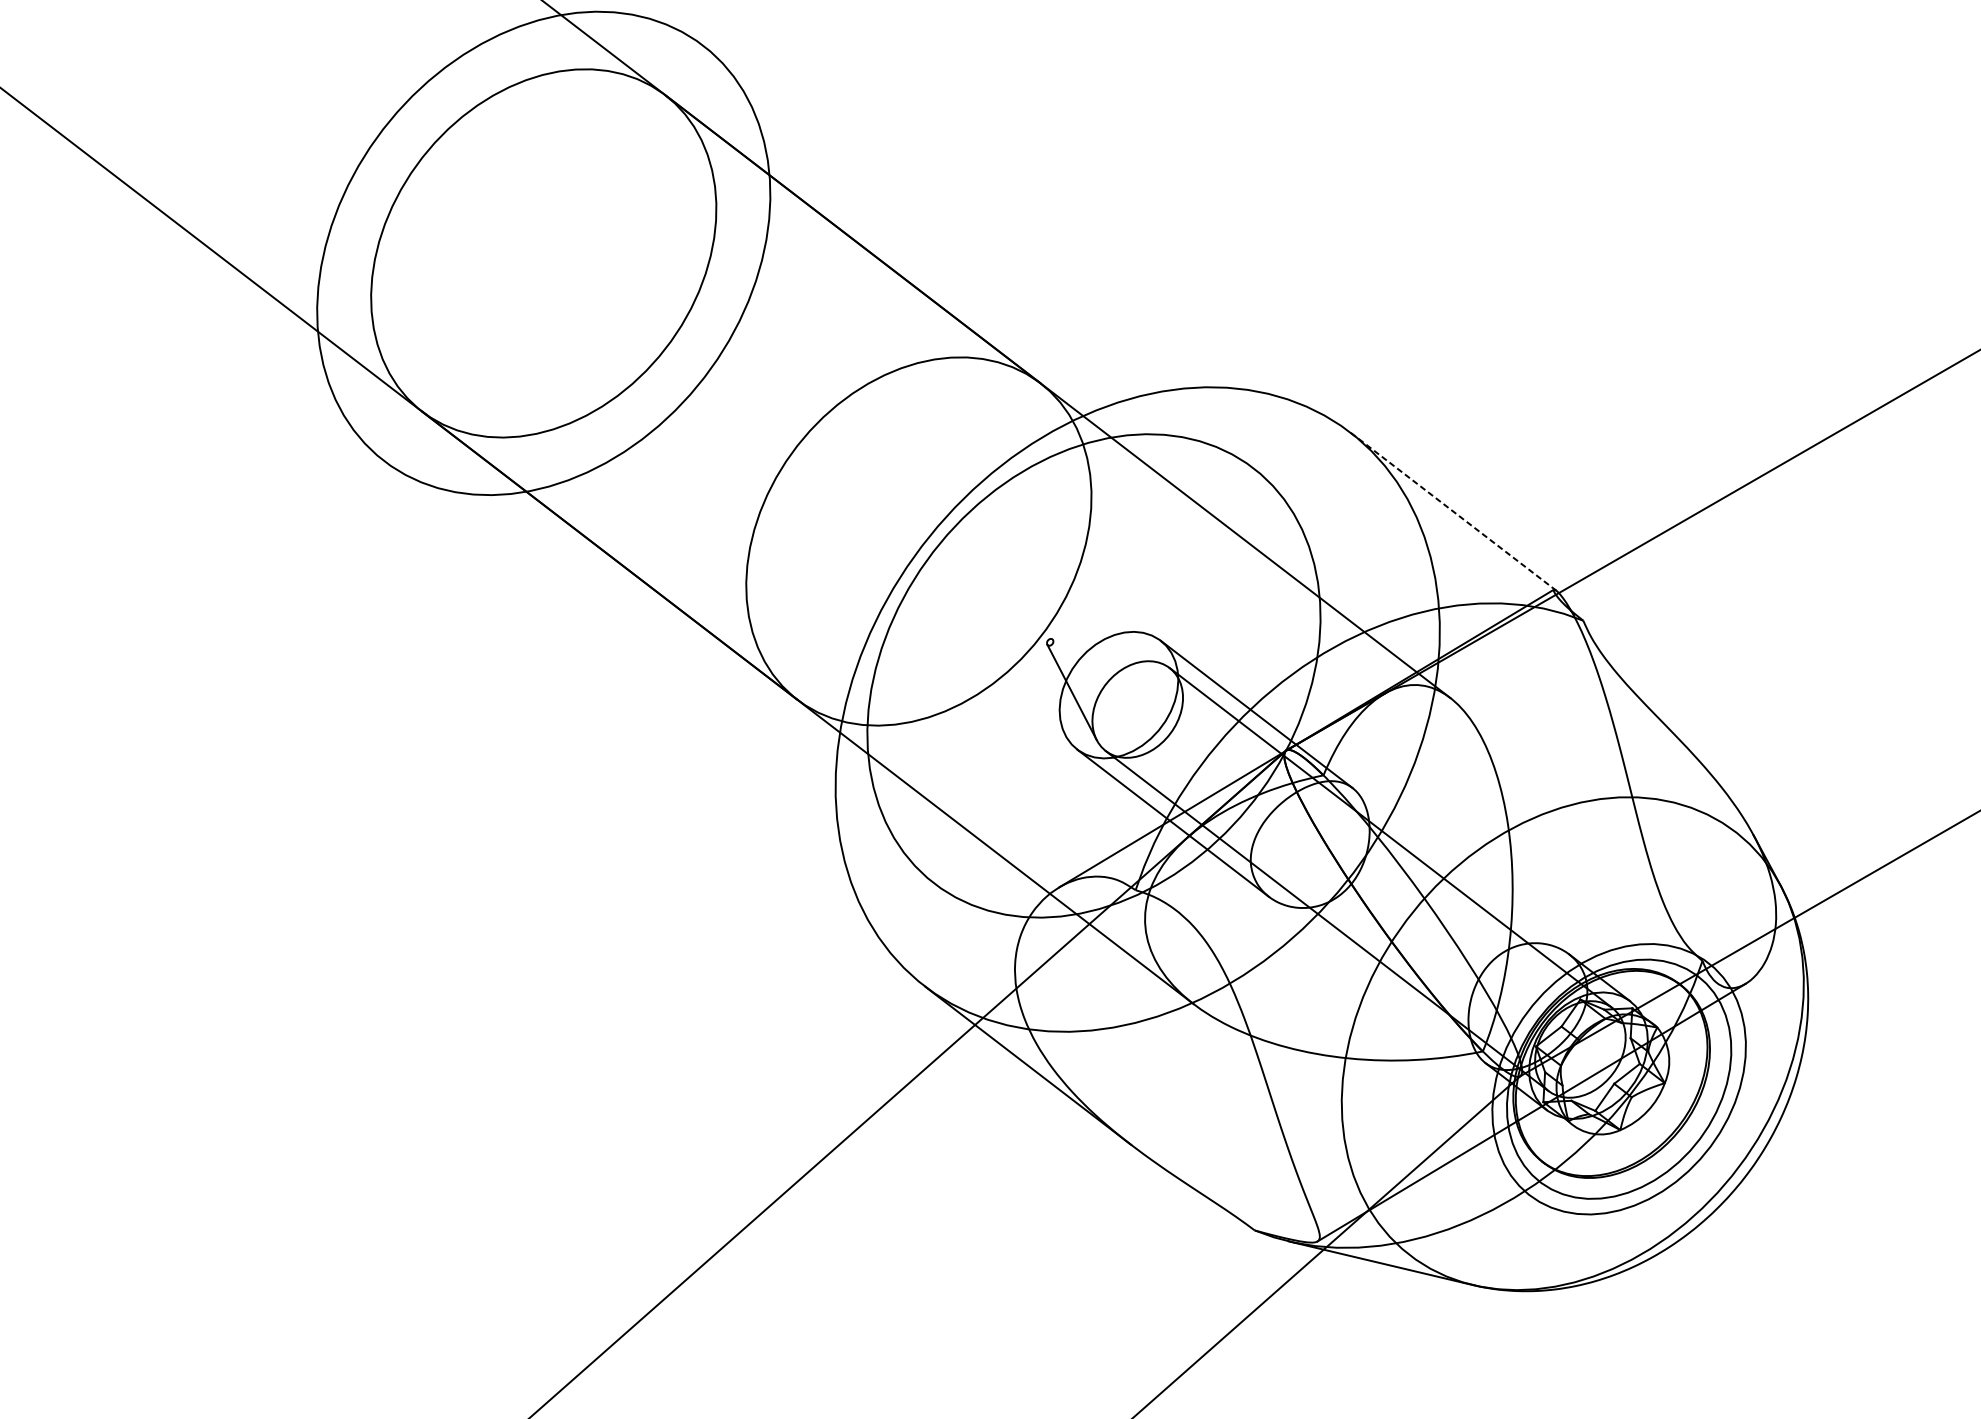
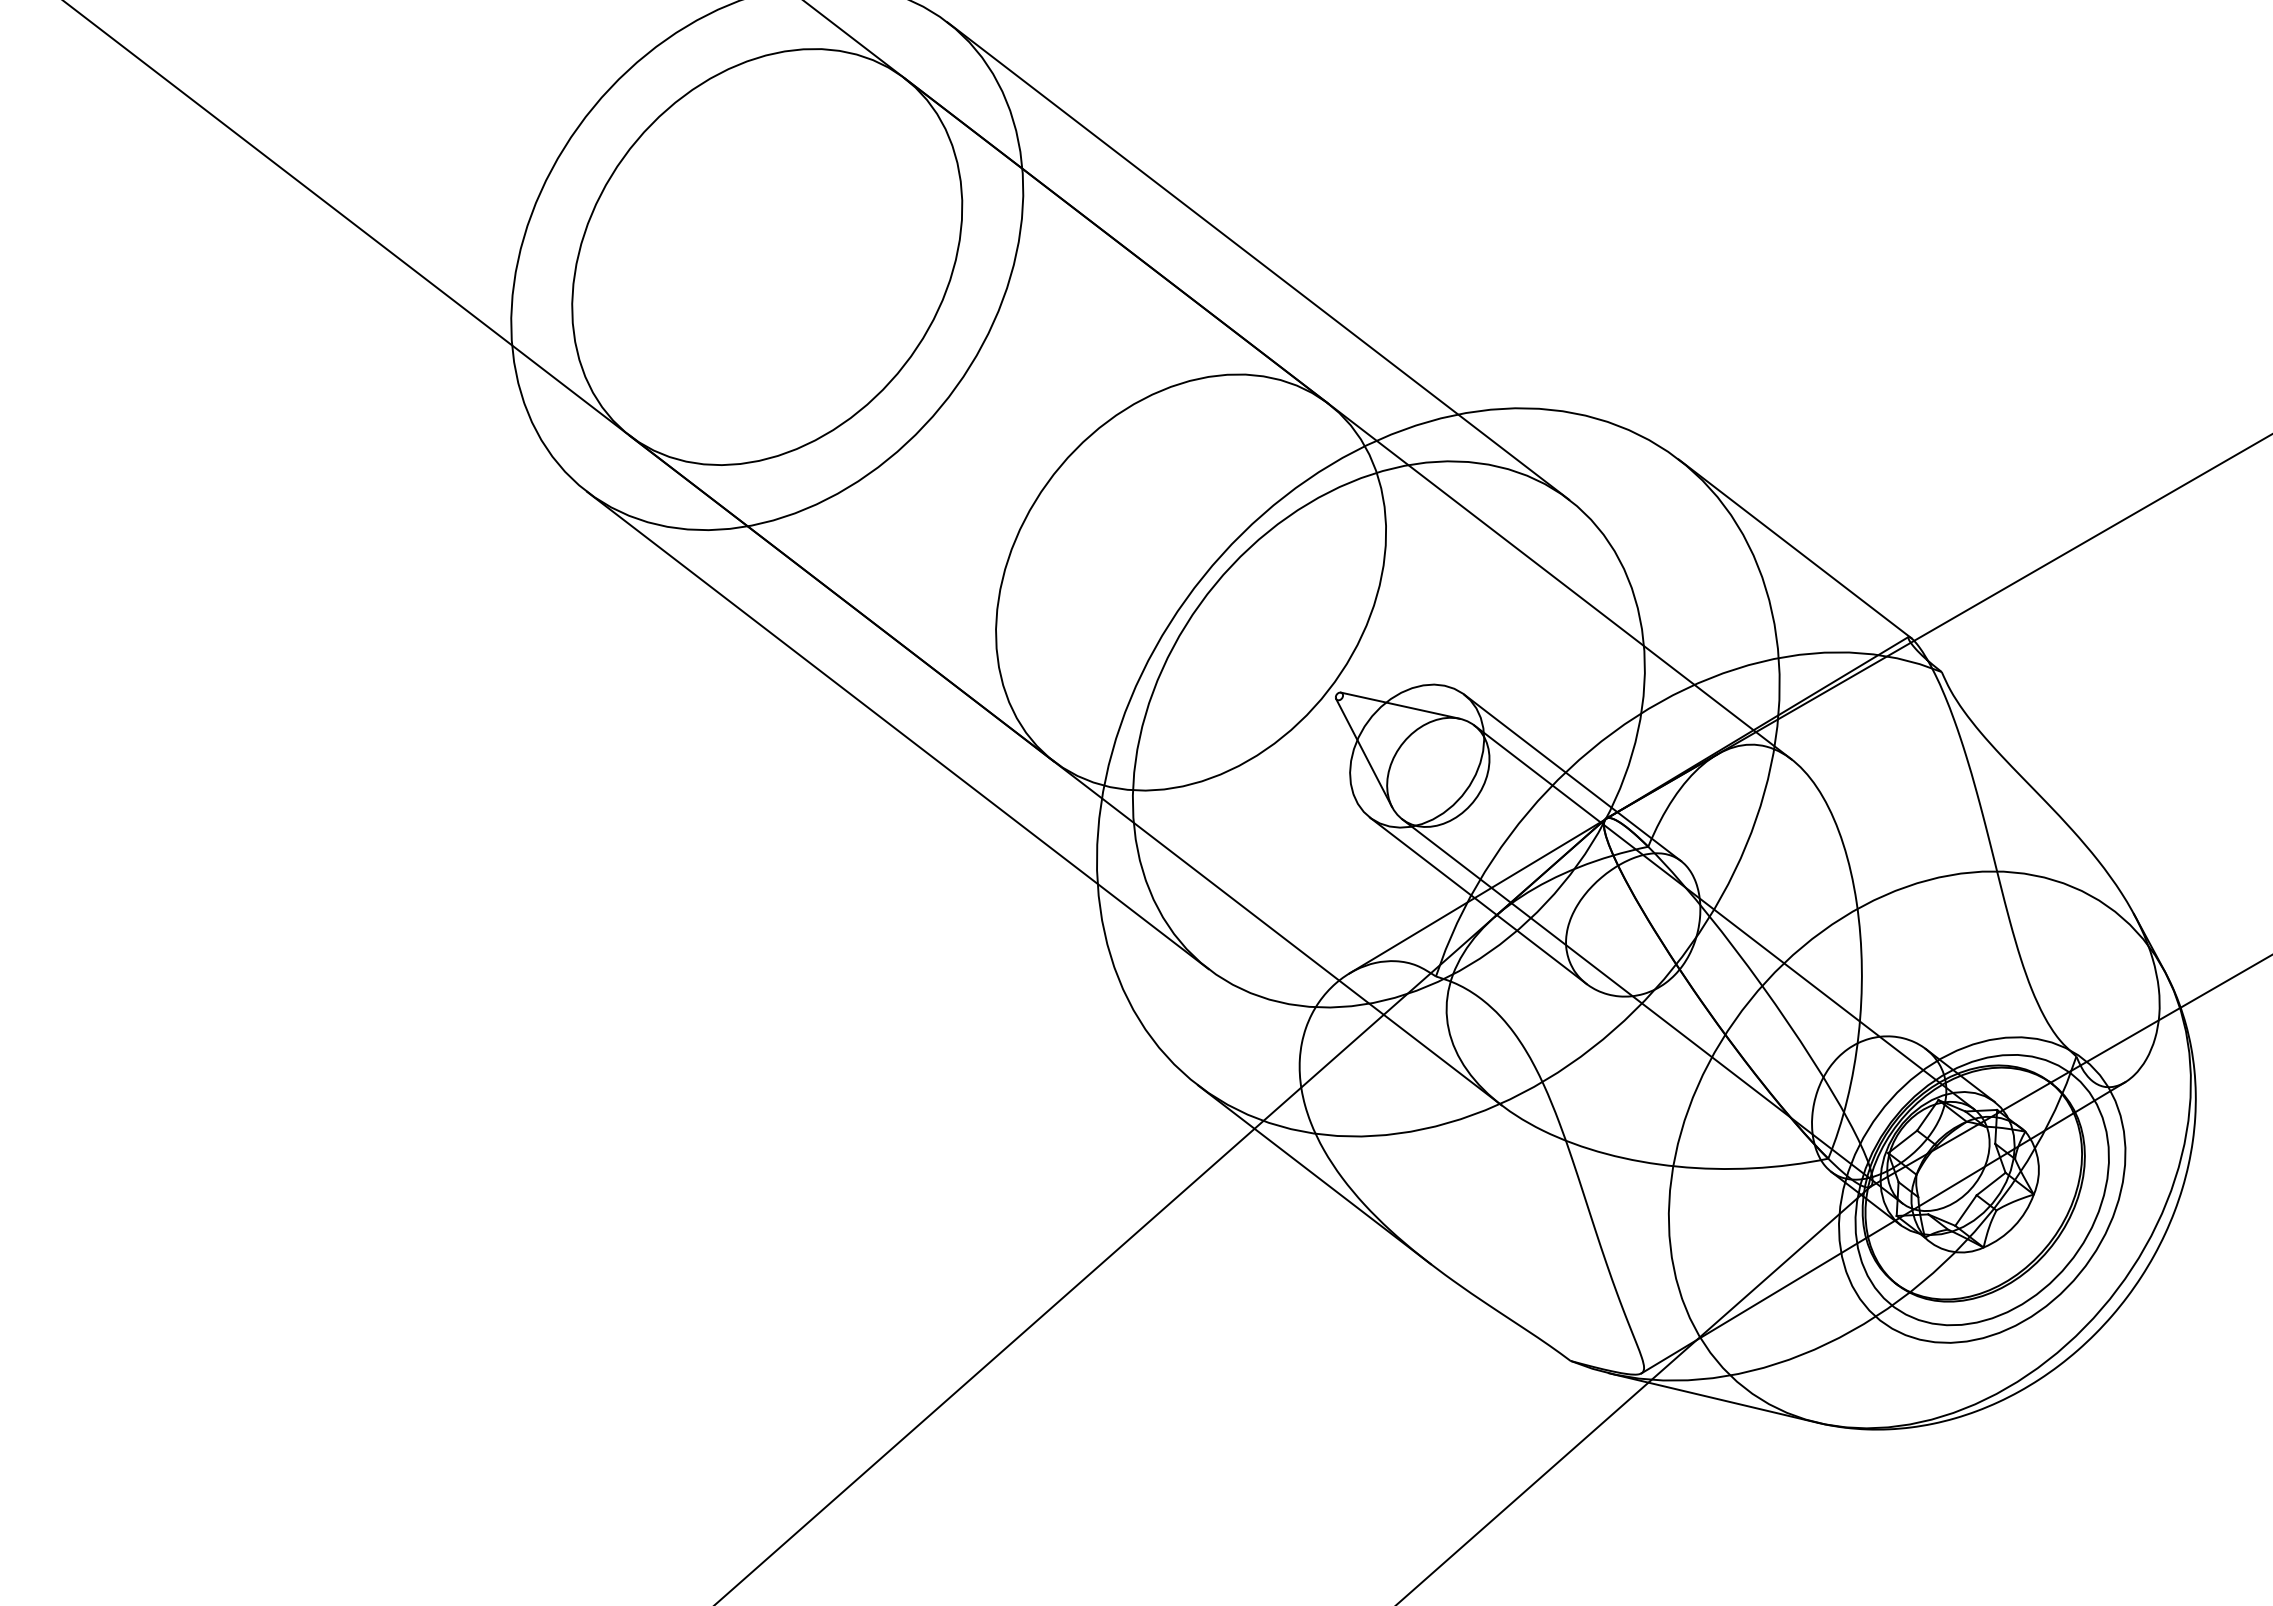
line: (978, 256) -> (1258, 260), added
line: (1453, 511) -> (1795, 548), dashed -> solid
line: (1103, 650) -> (1399, 705), added
line: (659, 672) -> (897, 730), added

